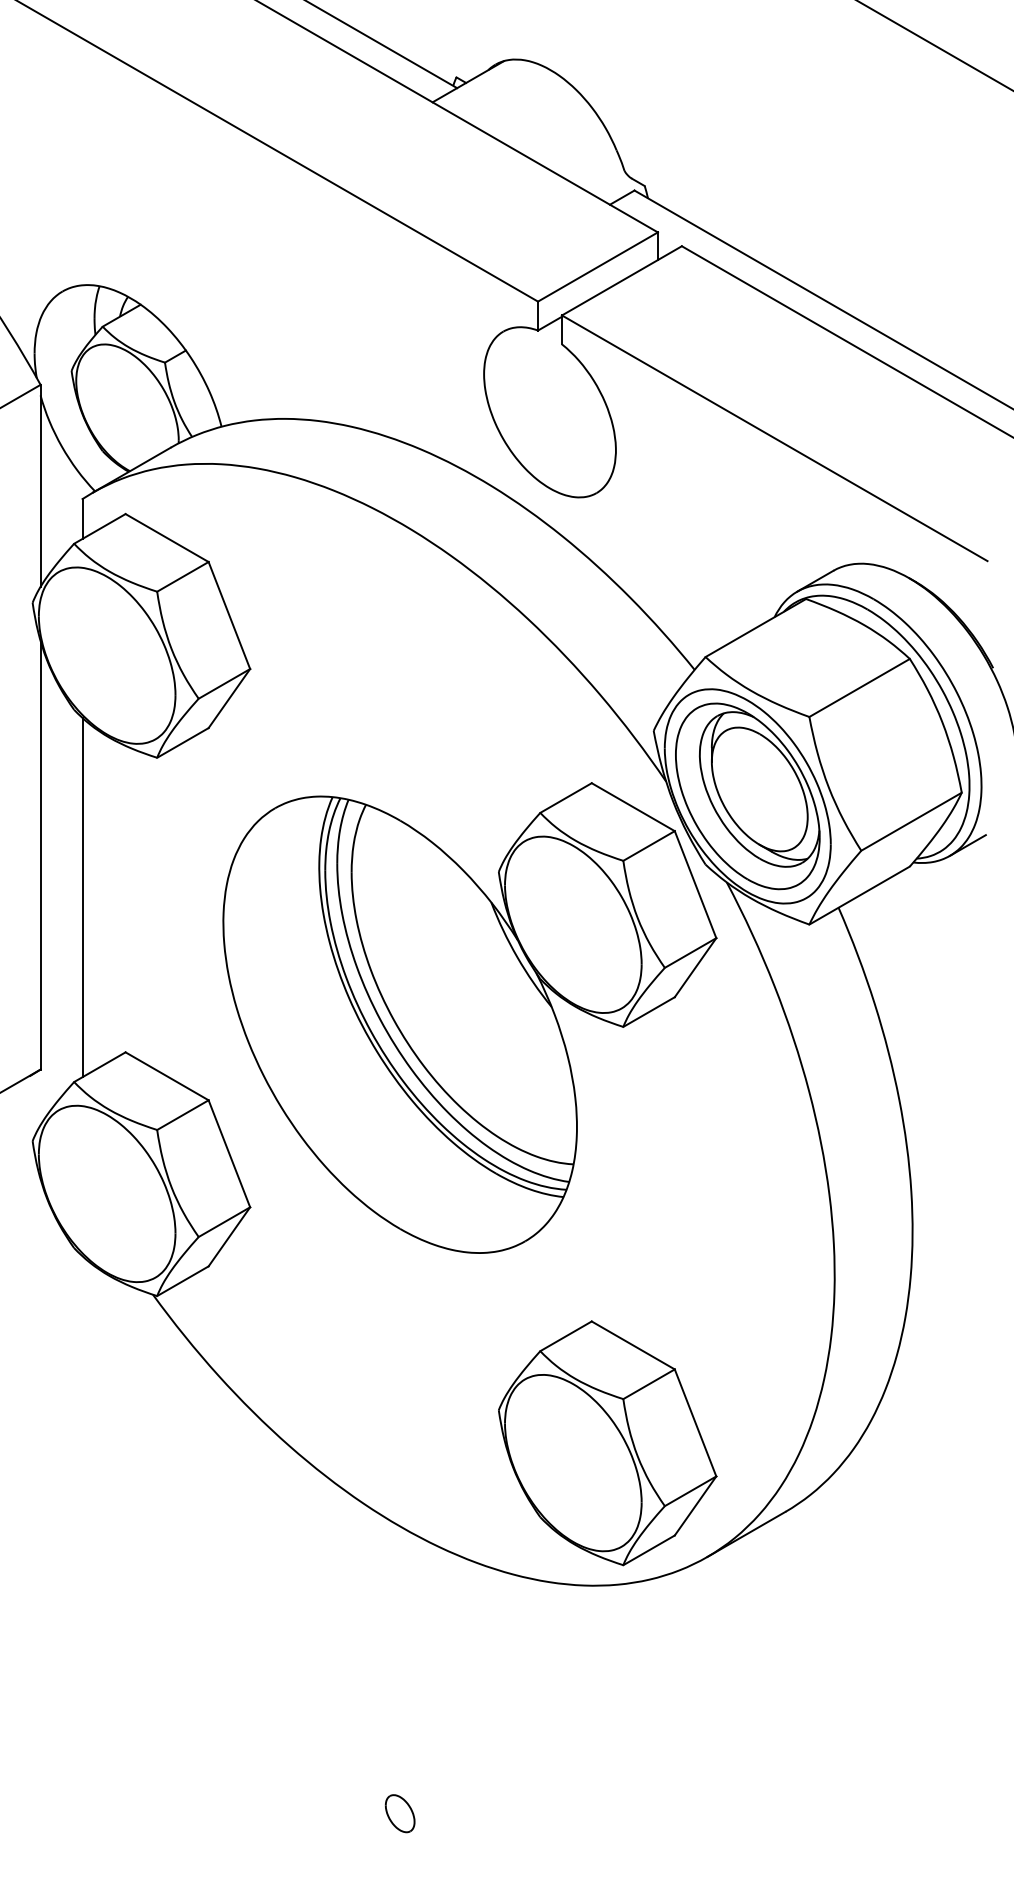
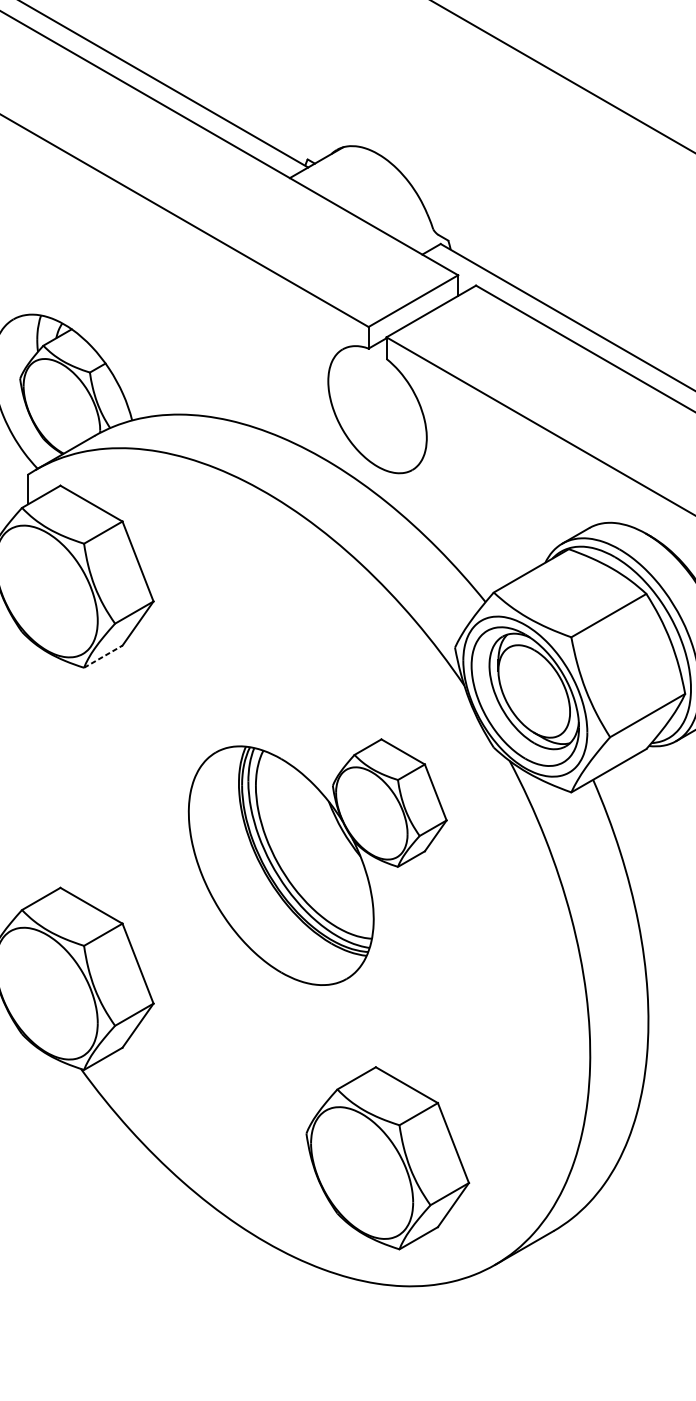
line: (182, 742) -> (103, 656), solid -> dashed
line: (82, 897) -> (28, 772), removed
part: (469, 1017) -> (317, 861), size x0.7
part: (607, 1443) -> (387, 1158), moved

